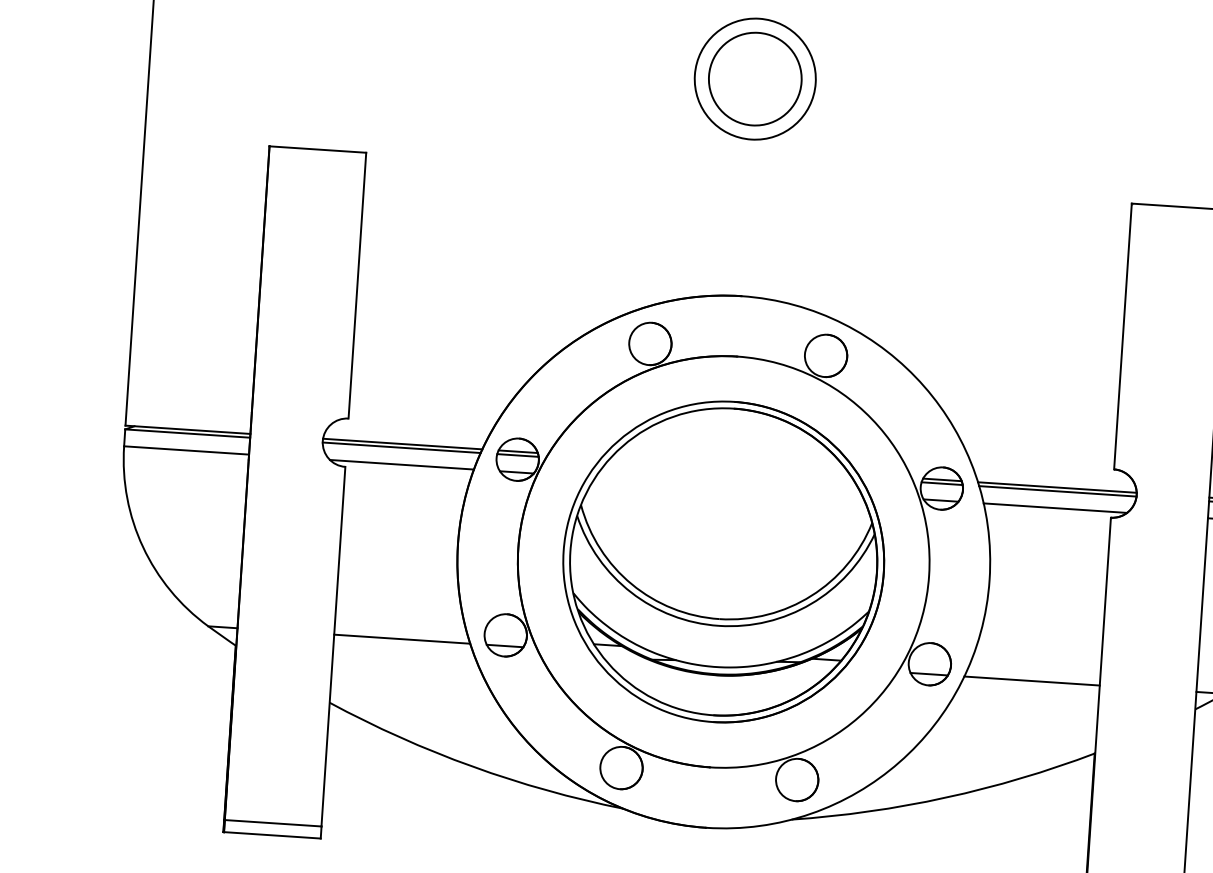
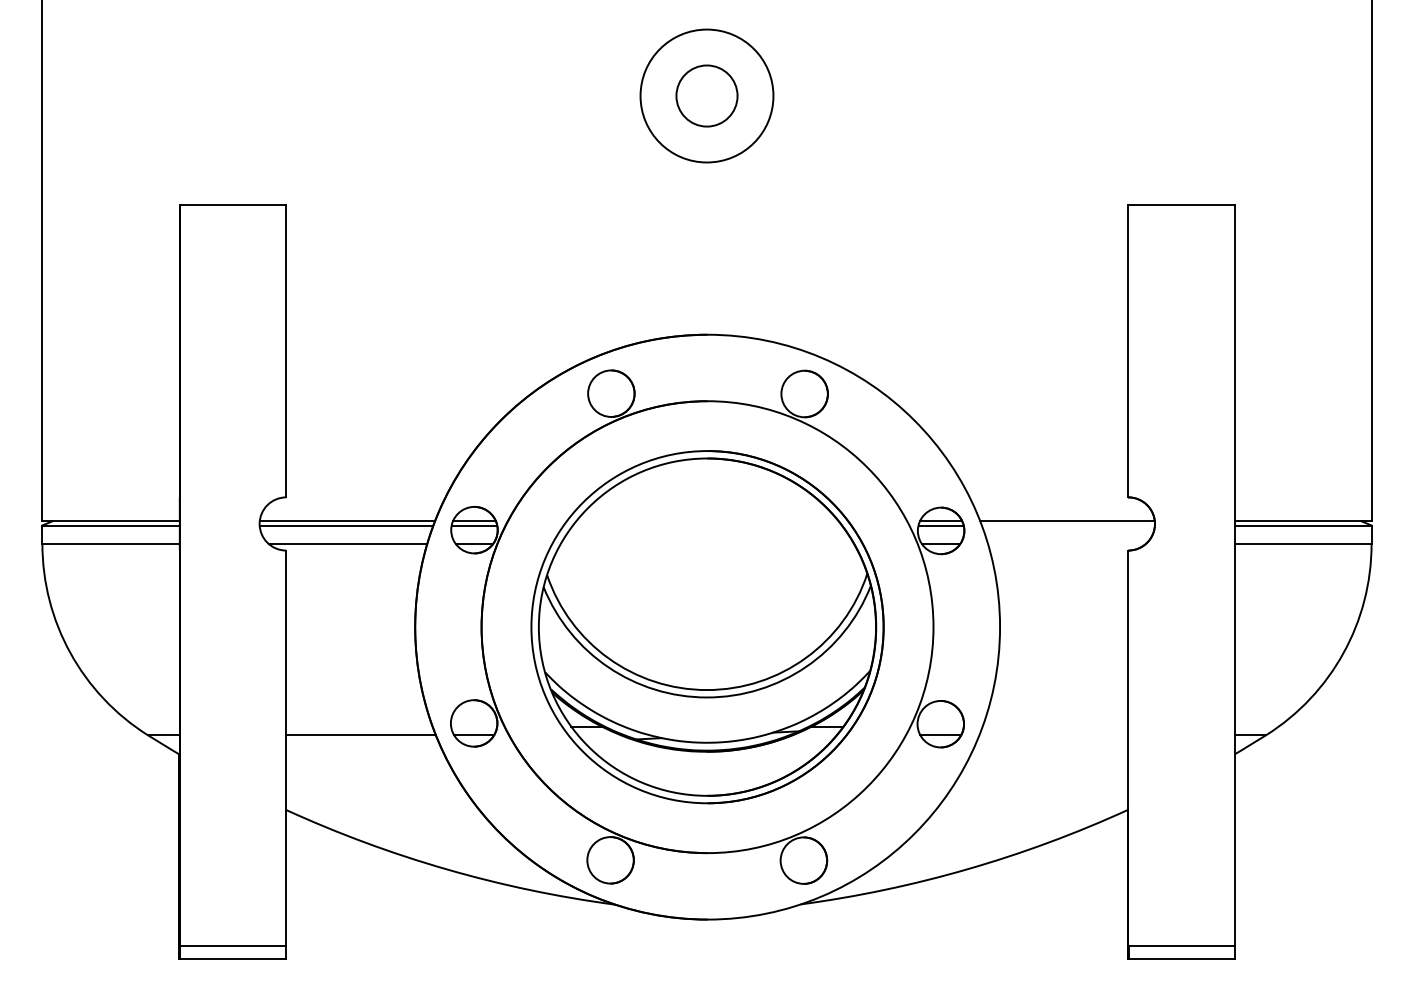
circle: (754, 78) -> (706, 95), size x0.6
line: (1057, 491) -> (1067, 525), removed
line: (1055, 508) -> (1066, 544), removed
line: (1031, 681) -> (1053, 735), removed

